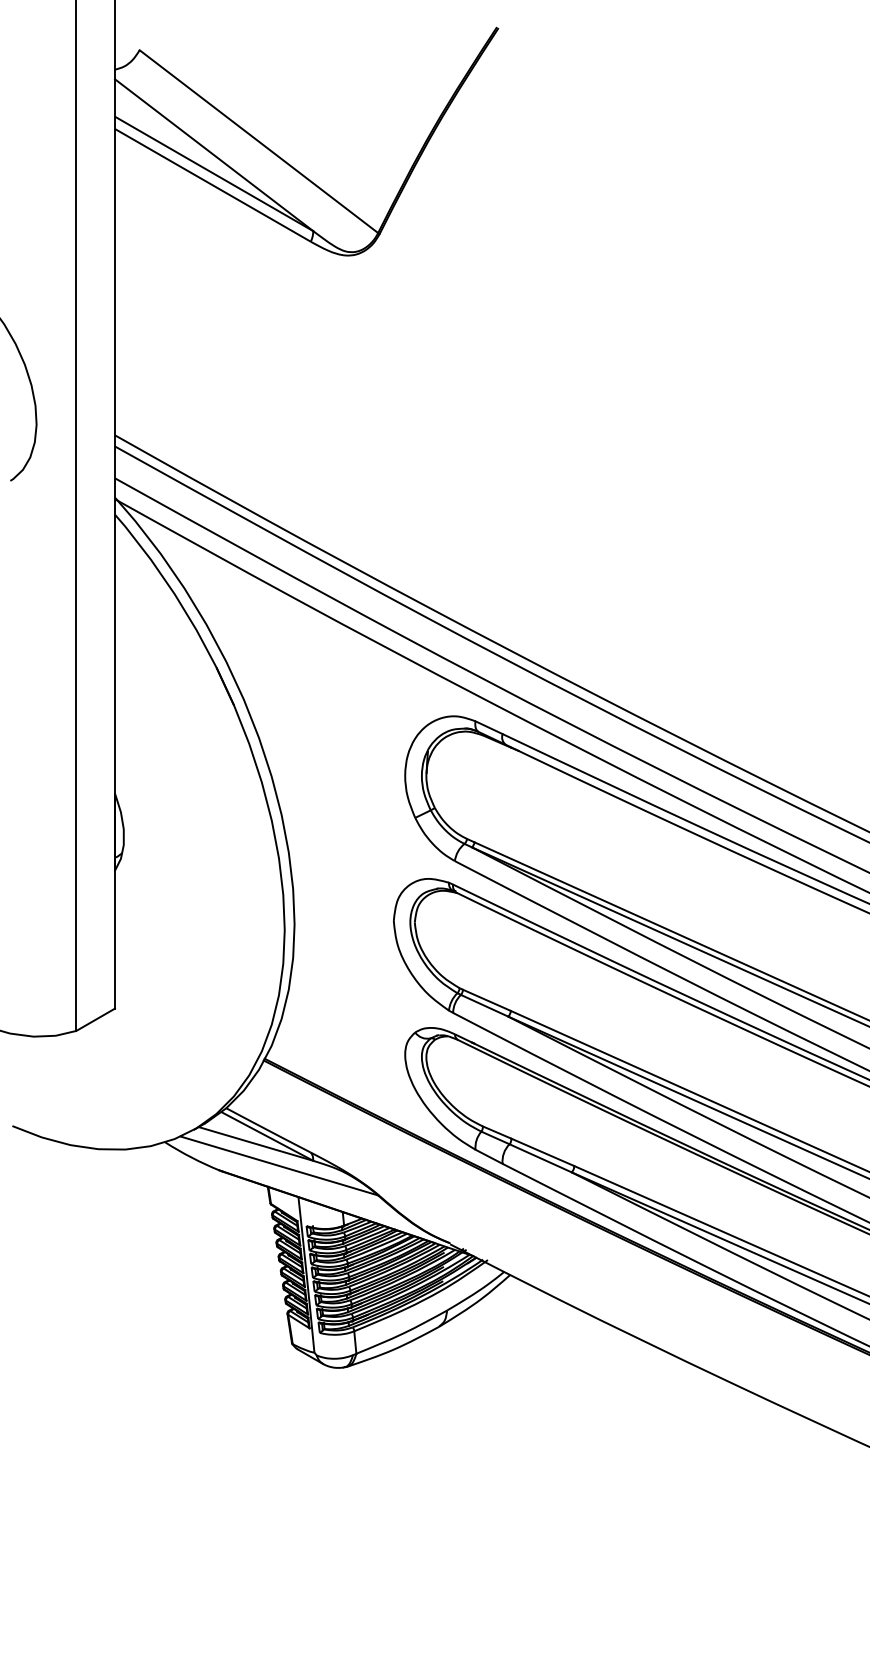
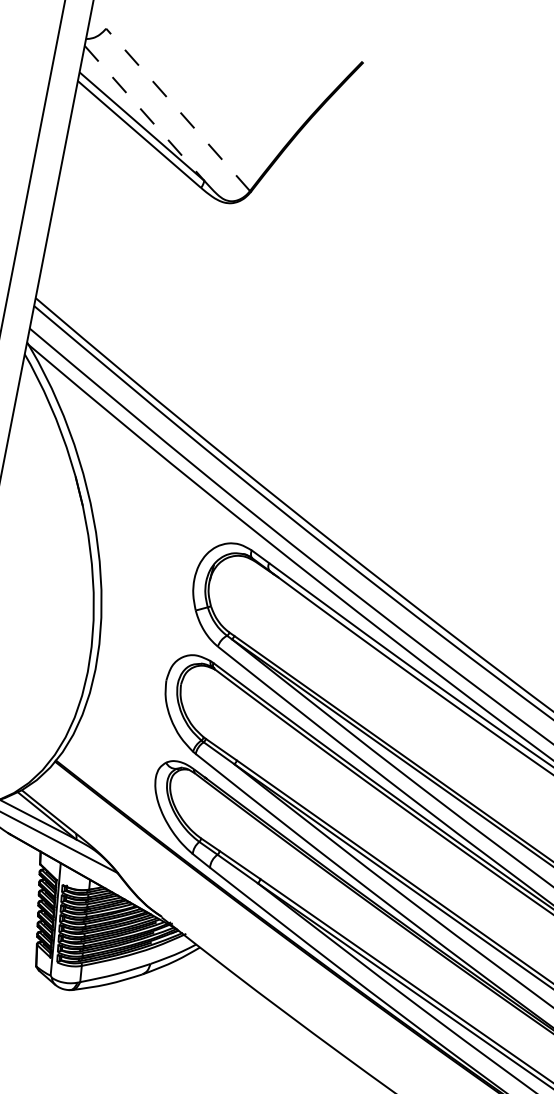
line: (258, 141) -> (177, 109), solid -> dashed
line: (214, 155) -> (144, 113), solid -> dashed

